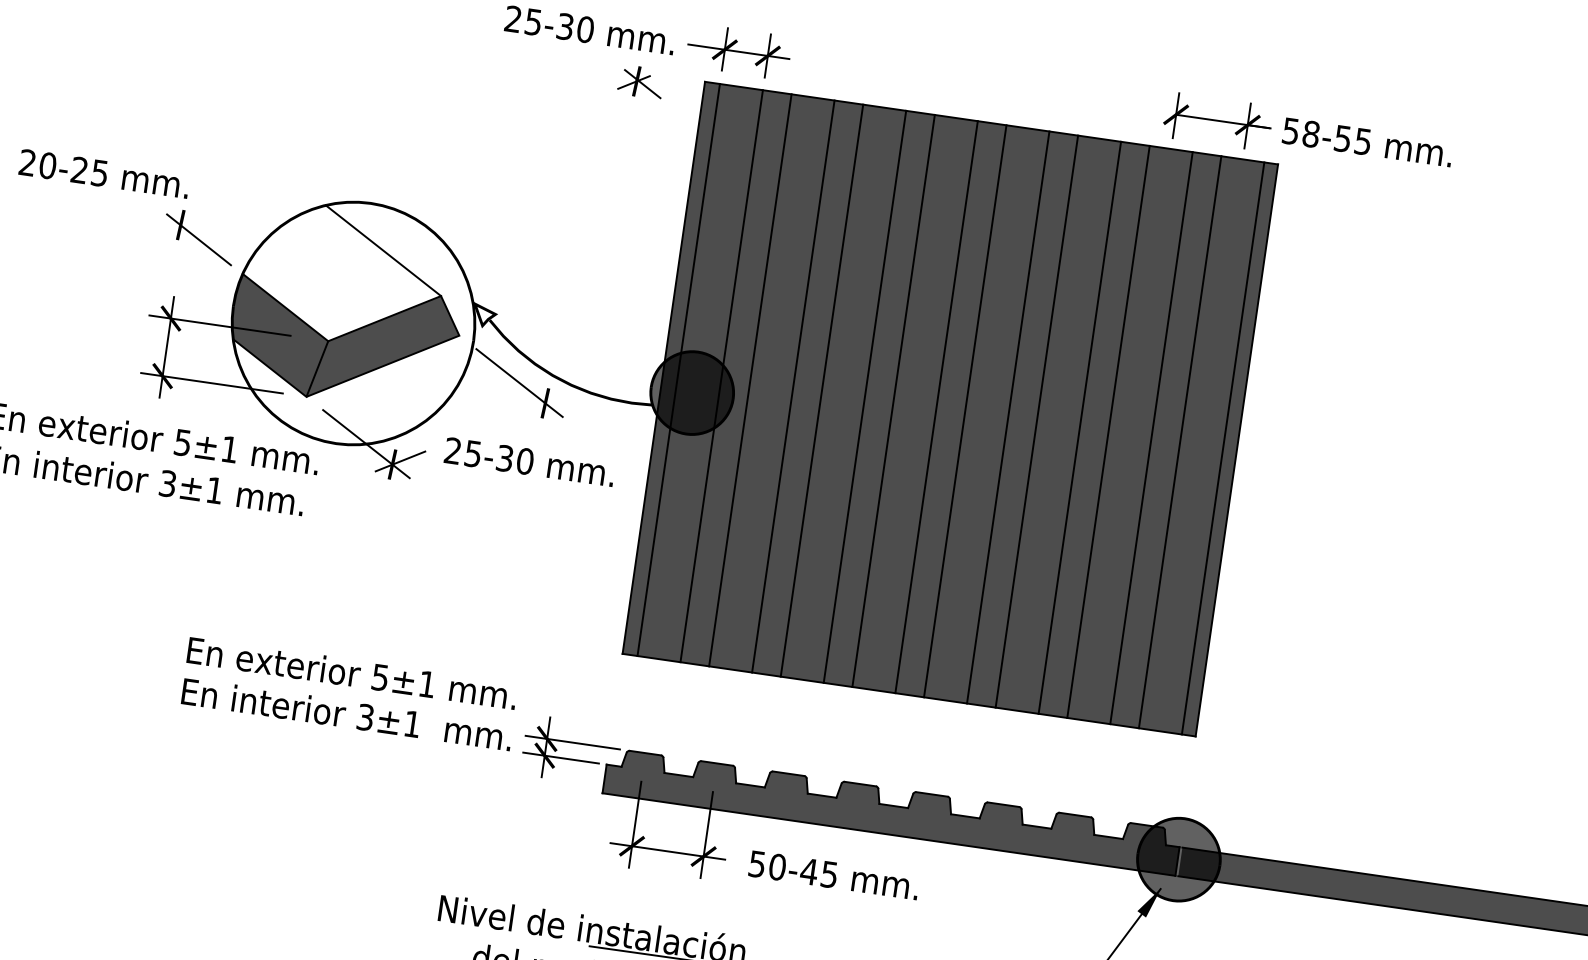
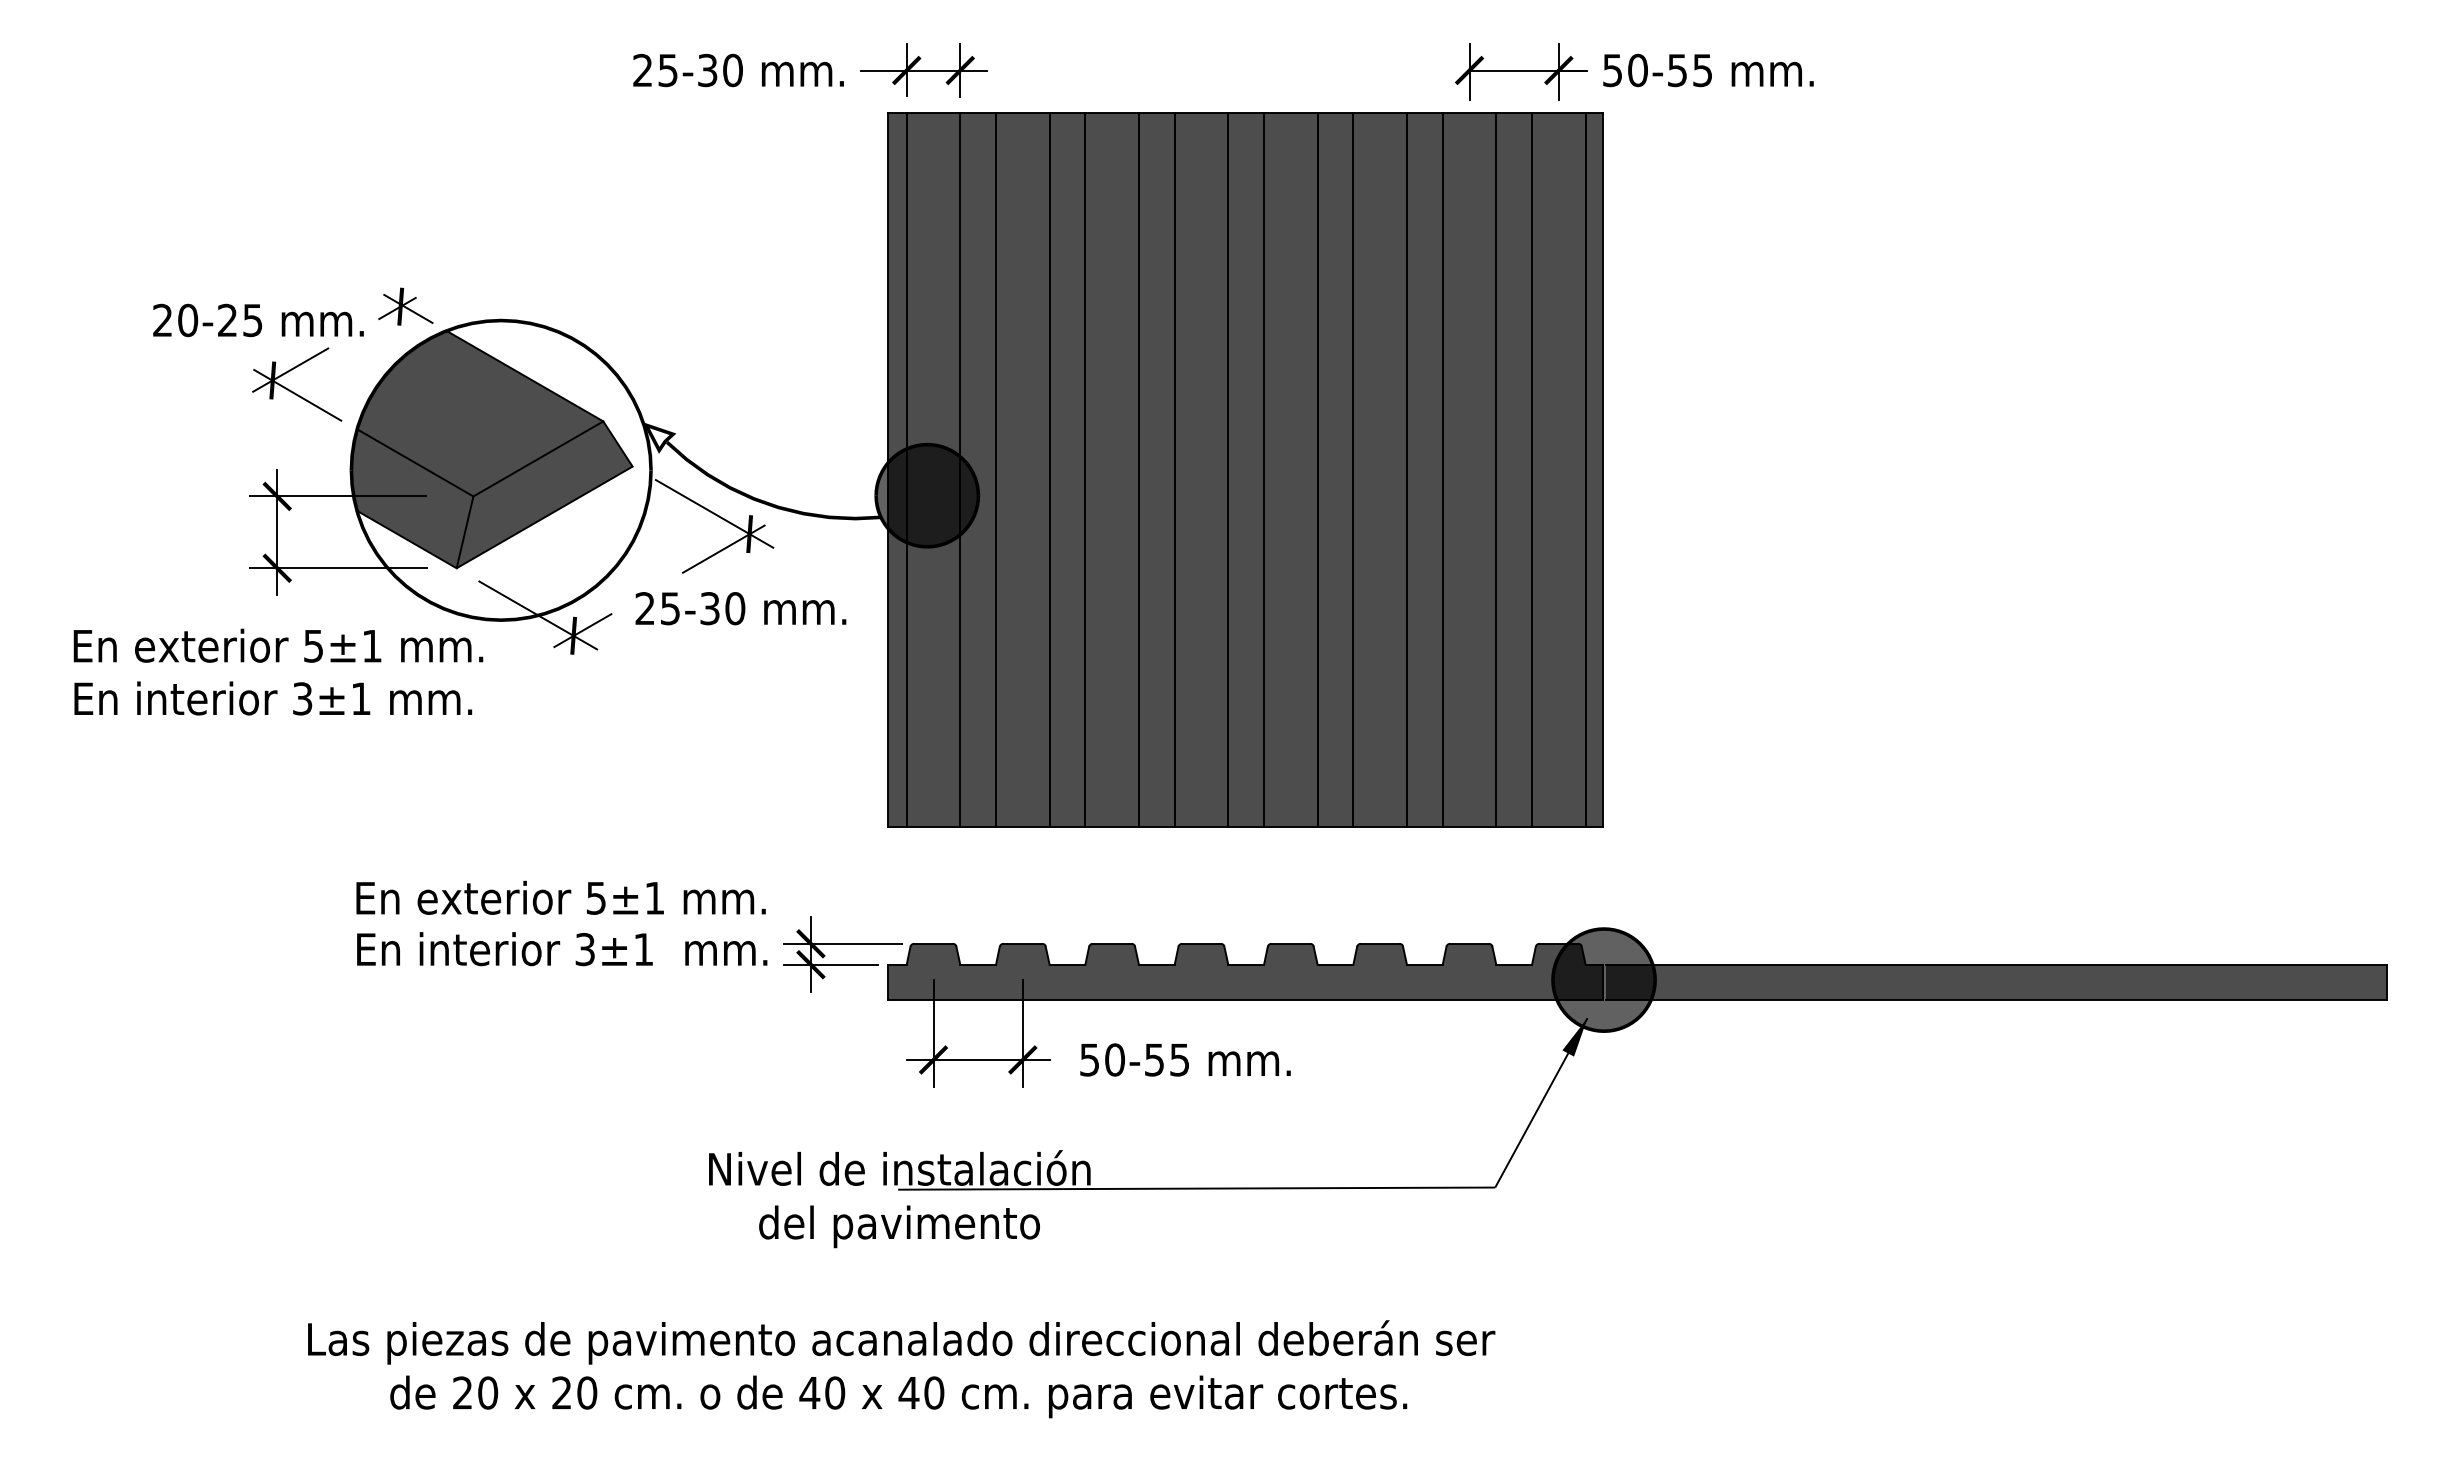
part: (640, 81) -> (405, 306), moved
text: (1310, 134) -> (1637, 70), 58-55 -> 50-55
text: (104, 173) -> (258, 320), moved
line: (196, 218) -> (290, 369), added
fill: (343, 275) -> (480, 413), added
line: (522, 411) -> (723, 548), added
text: (809, 871) -> (1154, 1059), 50-45 -> 50-55

